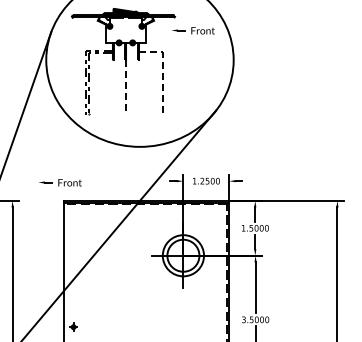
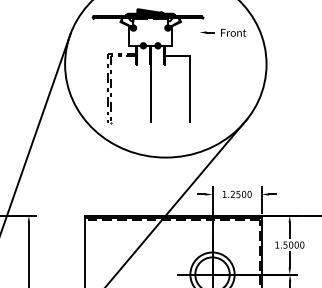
line: (162, 71) -> (190, 76), dashed -> solid
line: (125, 87) -> (150, 93), dashed -> solid
part: (60, 182) -> (80, 195), removed

